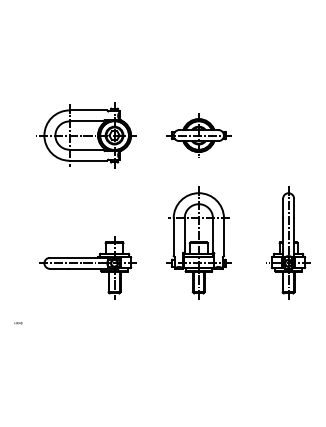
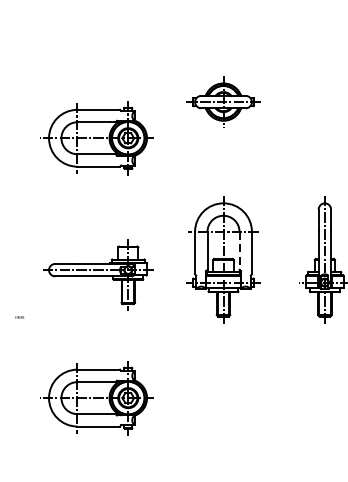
part: (198, 135) -> (223, 102), moved
line: (213, 235) -> (240, 251), solid -> dashed
part: (87, 267) -> (97, 274), moved
text: (18, 323) -> (19, 317), moved
part: (86, 365) -> (96, 398), added

